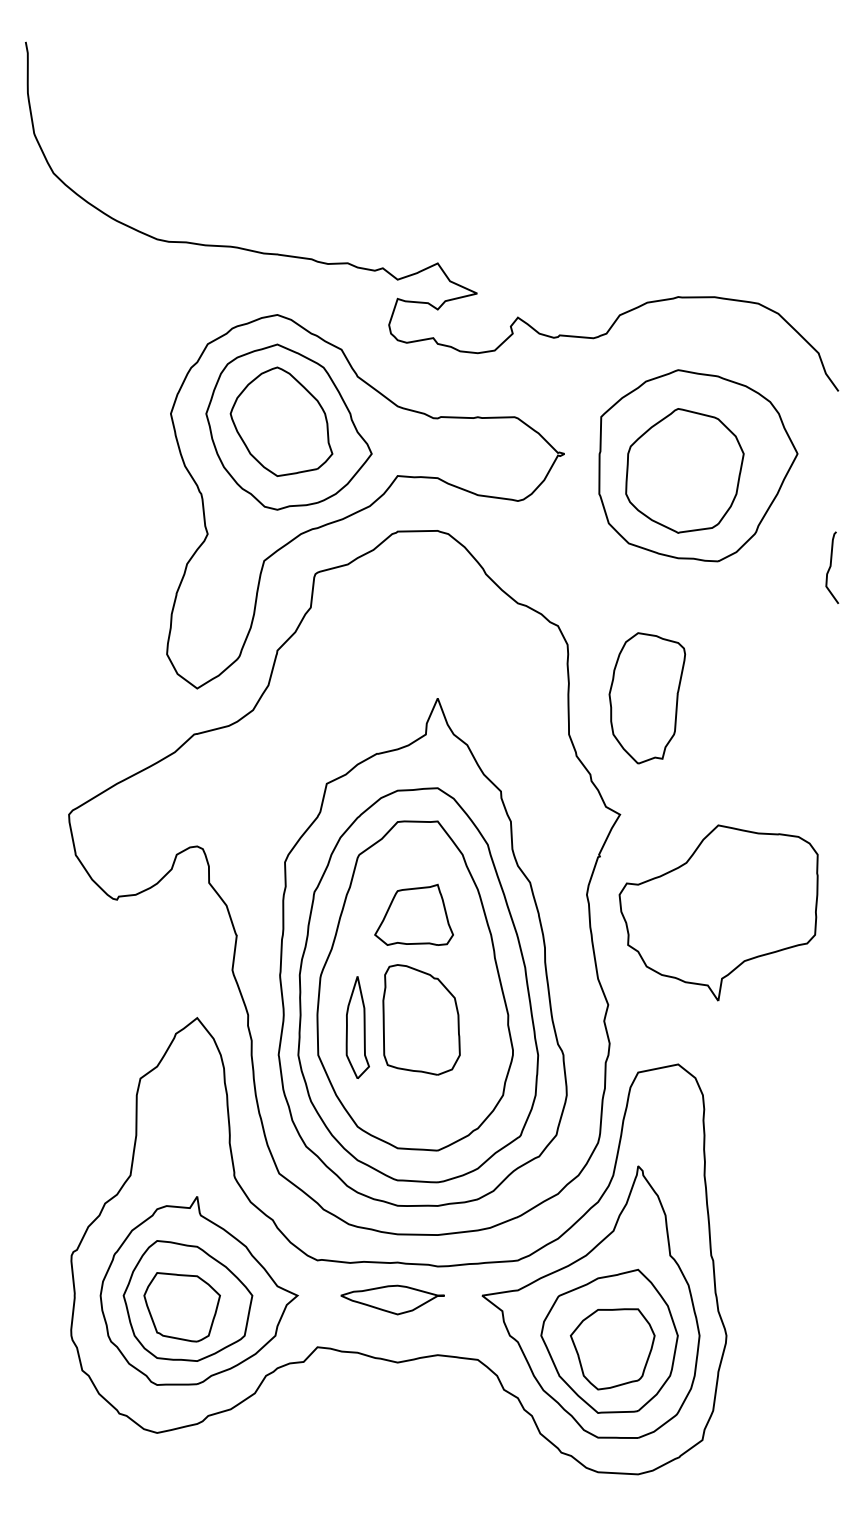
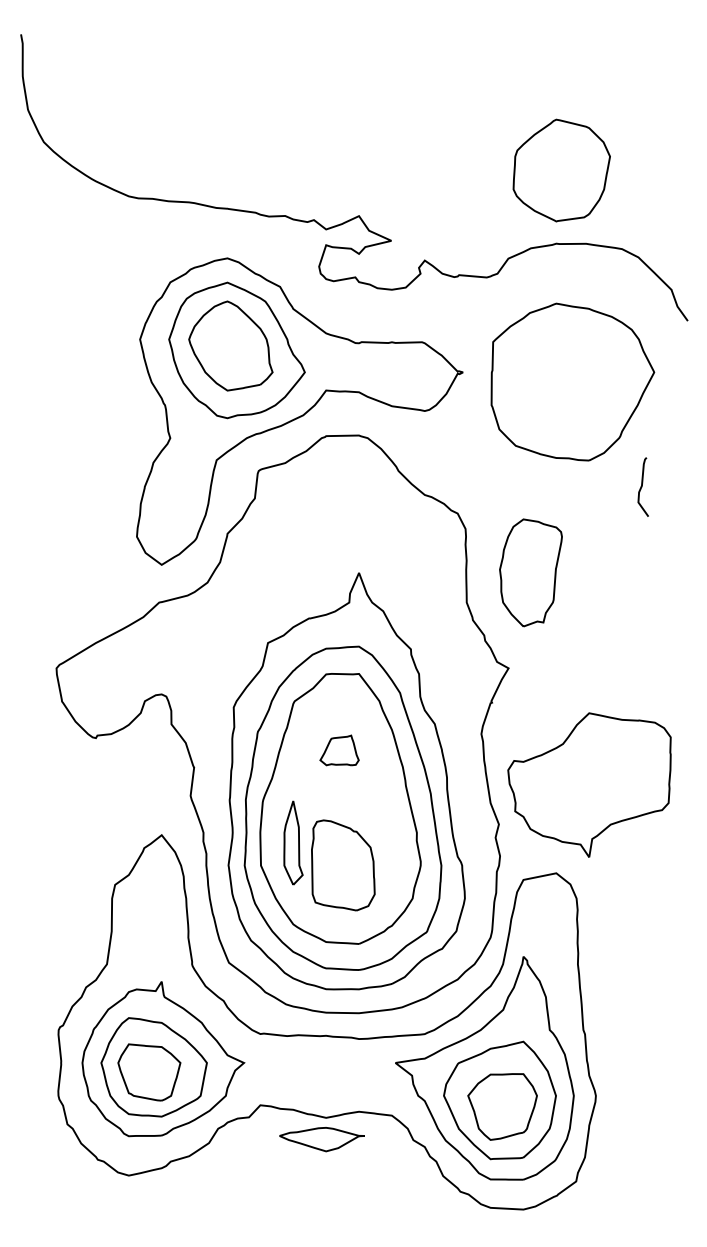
part: (684, 470) -> (561, 170), moved
curve: (831, 566) -> (642, 486), moved
part: (718, 912) -> (589, 784), moved
part: (413, 914) -> (339, 750), size x0.6
part: (421, 1019) -> (343, 865), moved
part: (392, 1299) -> (321, 1139), moved

